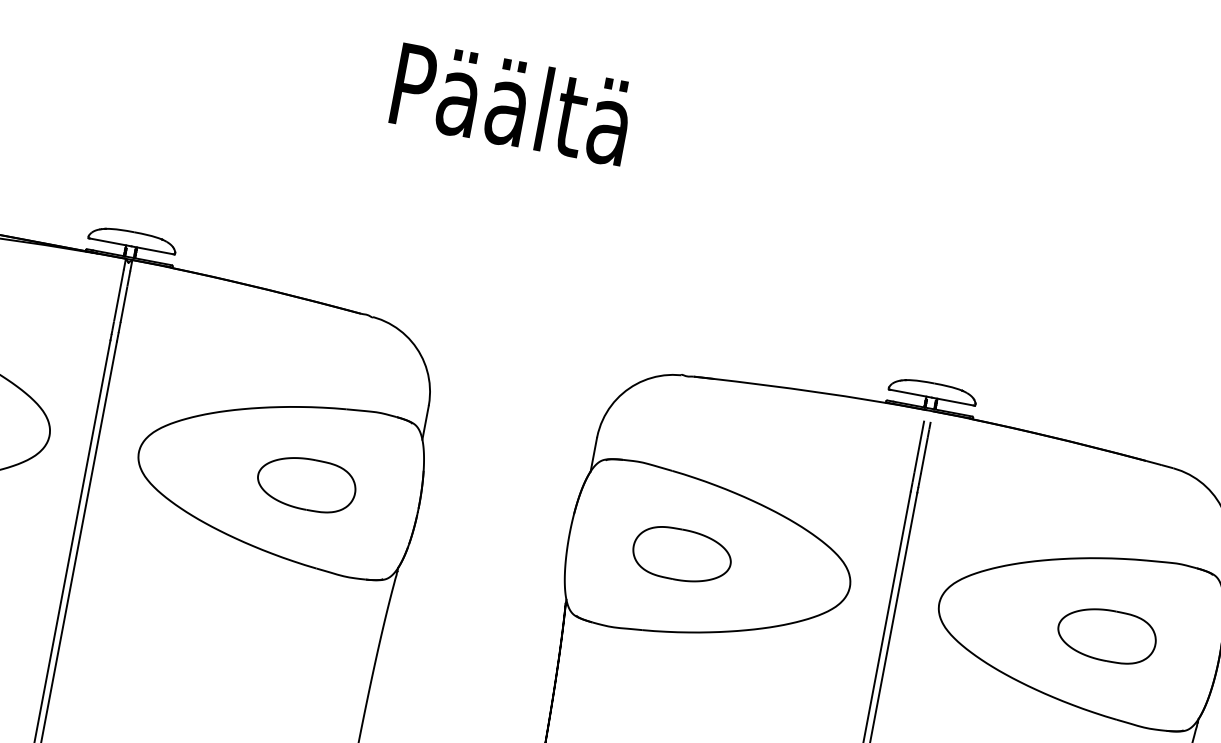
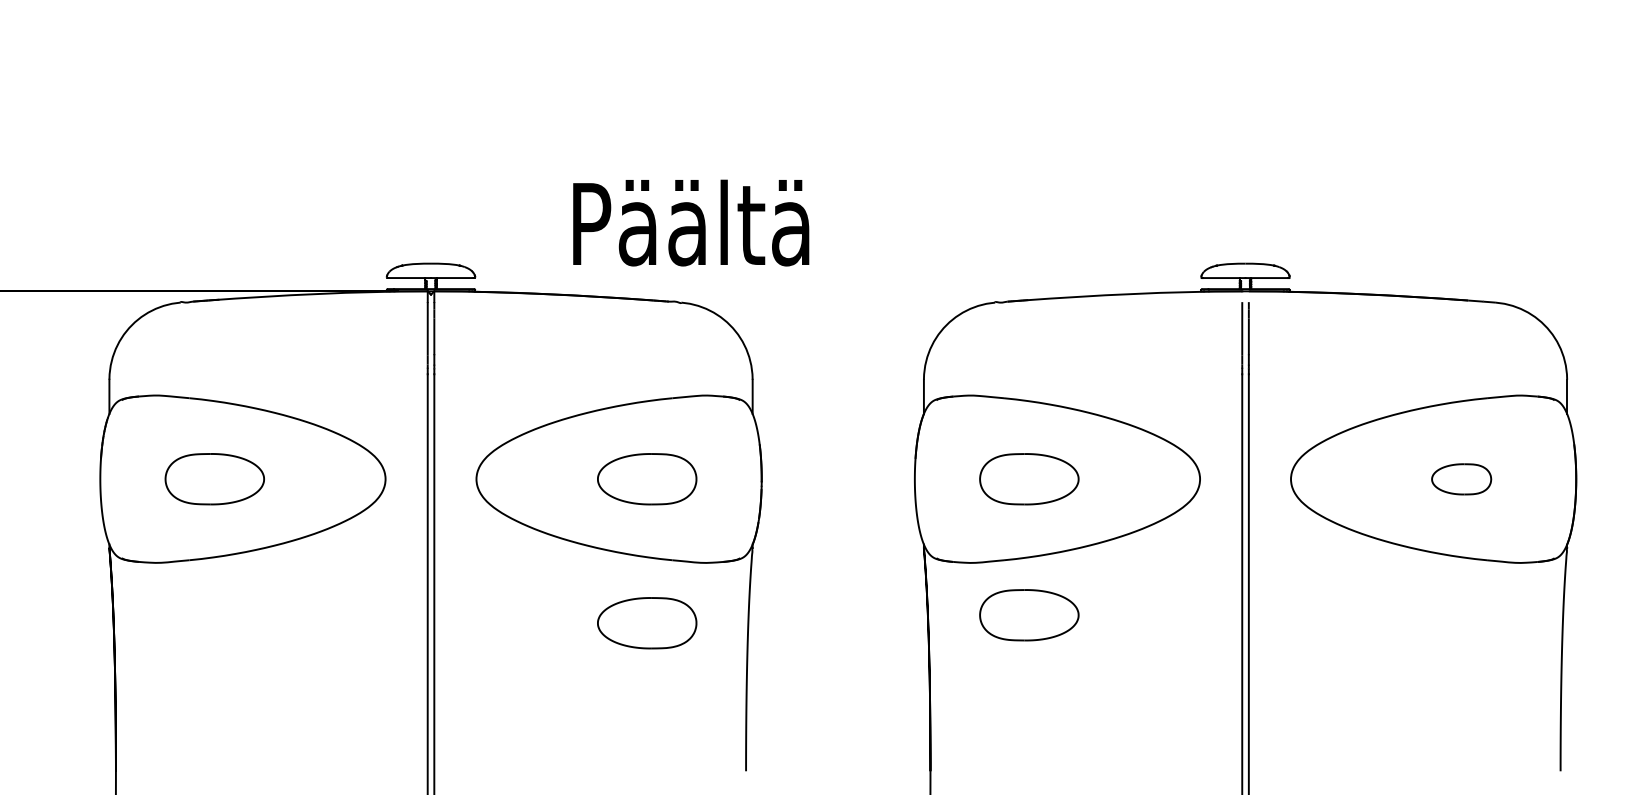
text: (512, 103) -> (691, 222), moved
part: (280, 626) -> (647, 623), added
part: (1106, 635) -> (1461, 479), size x0.6
part: (657, 689) -> (1029, 615), added

